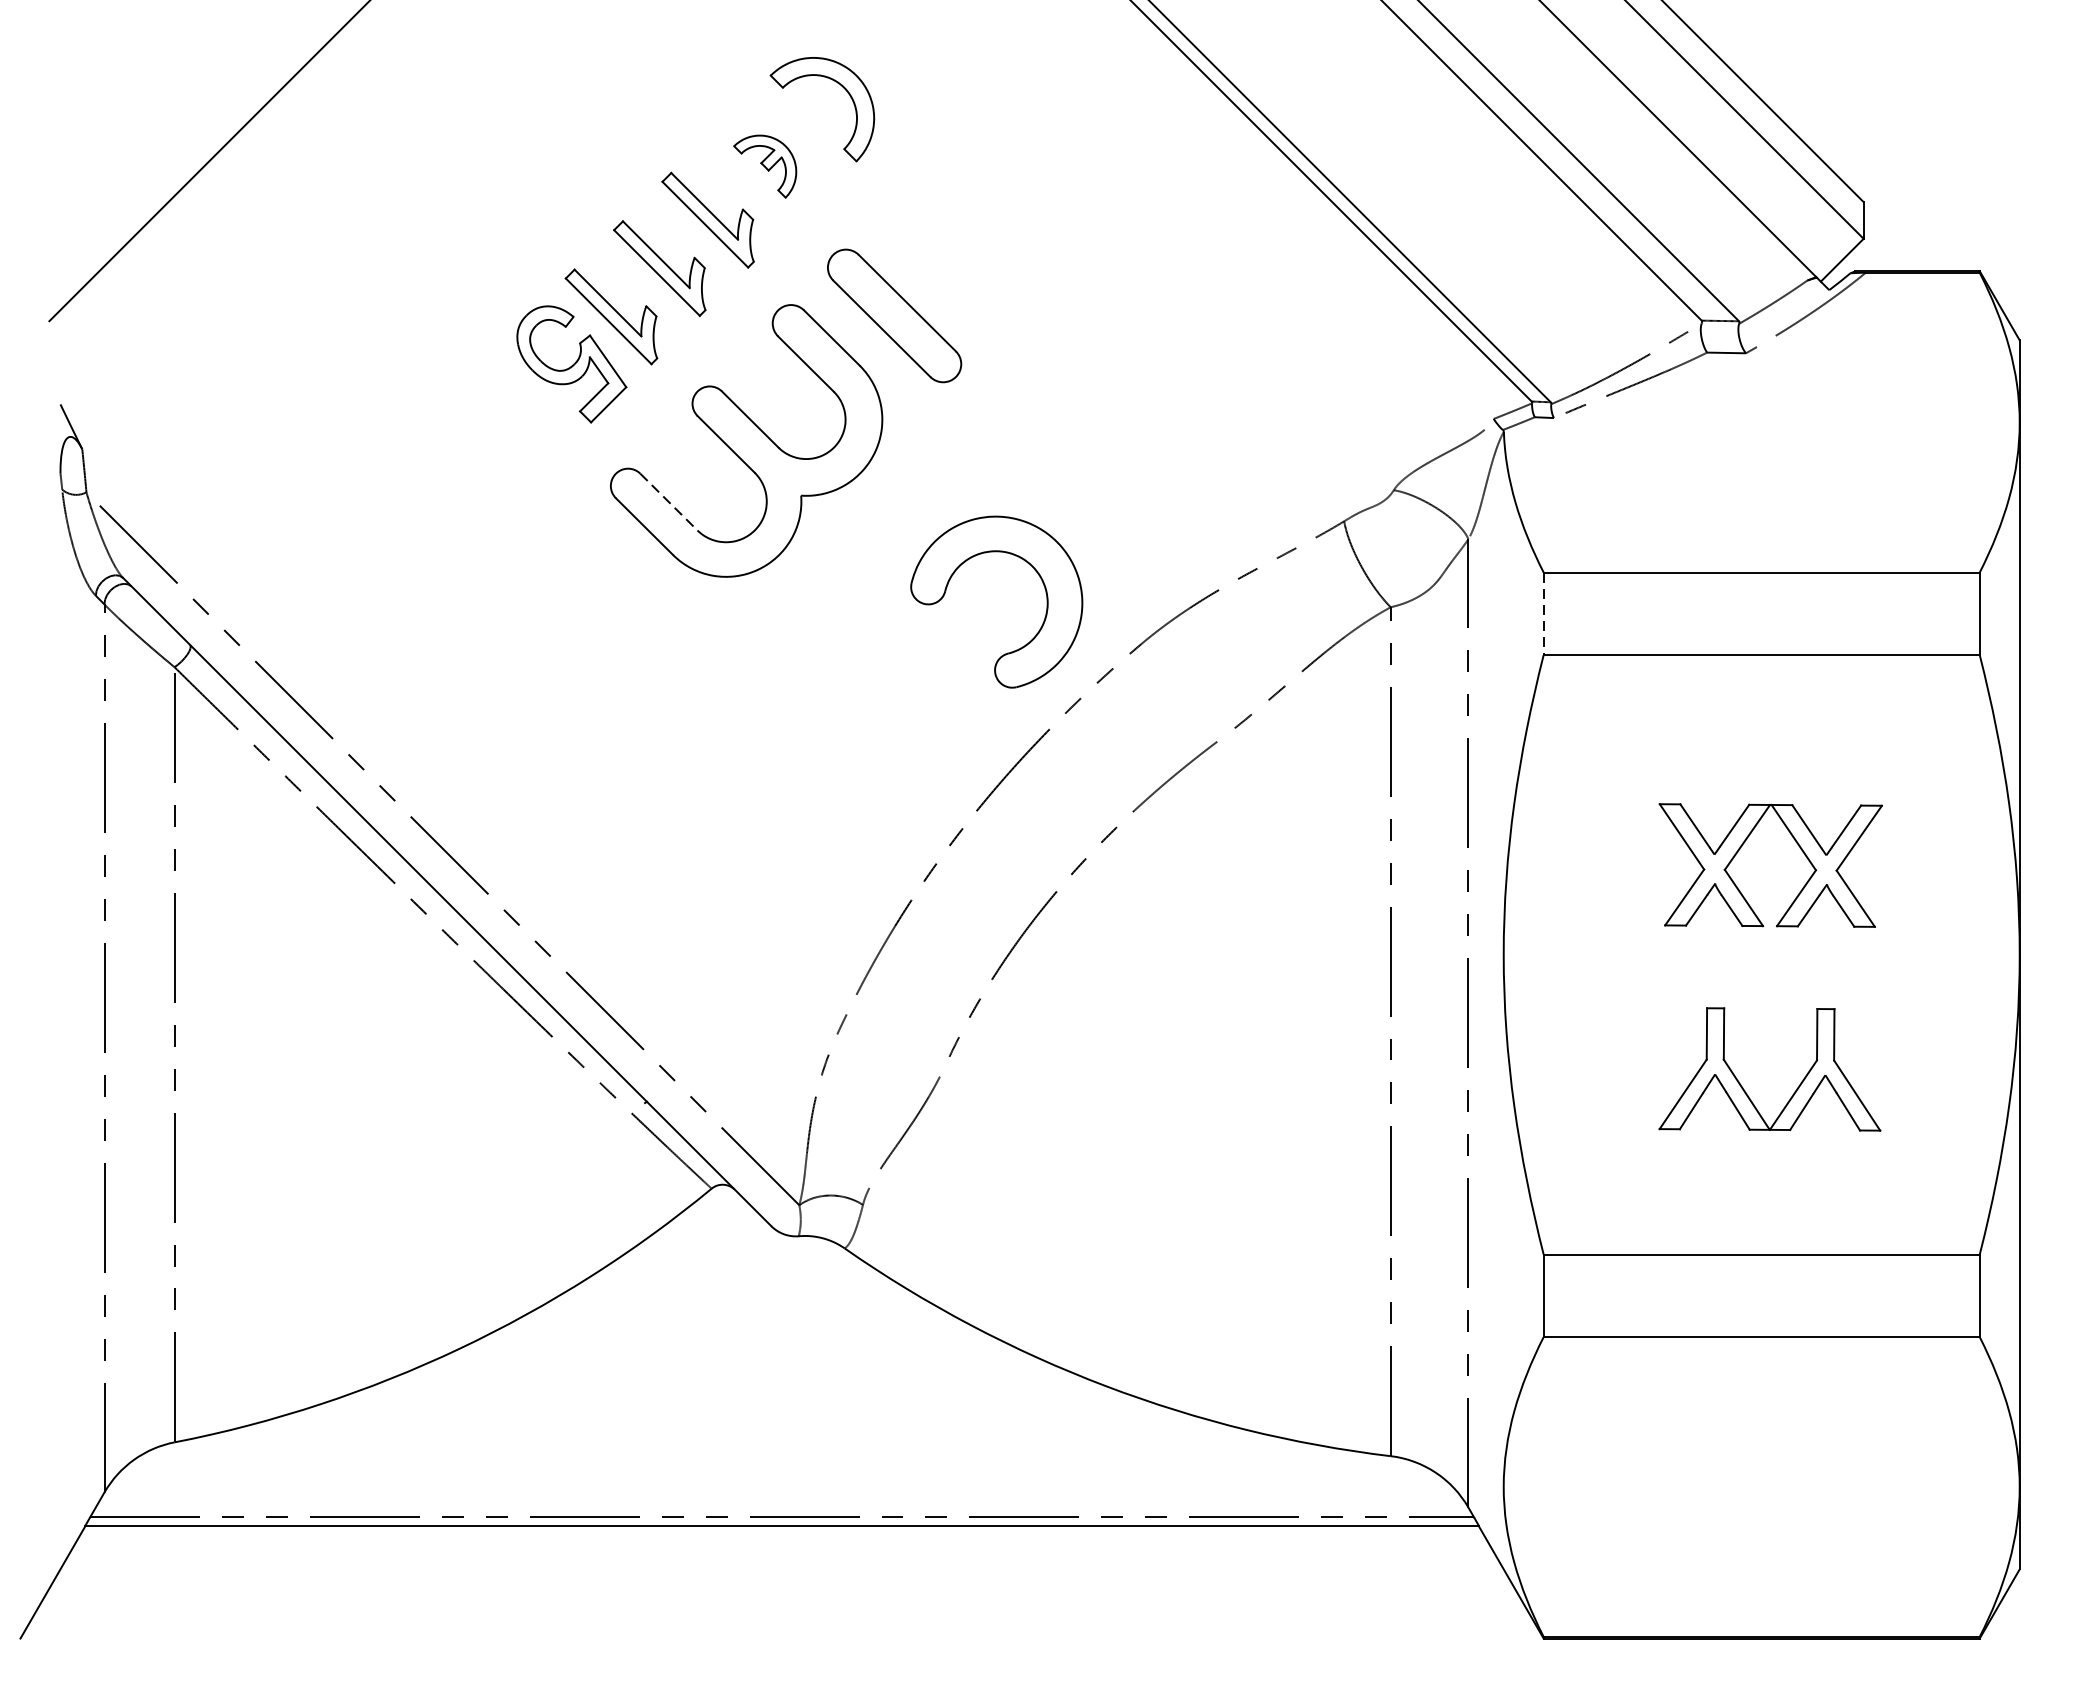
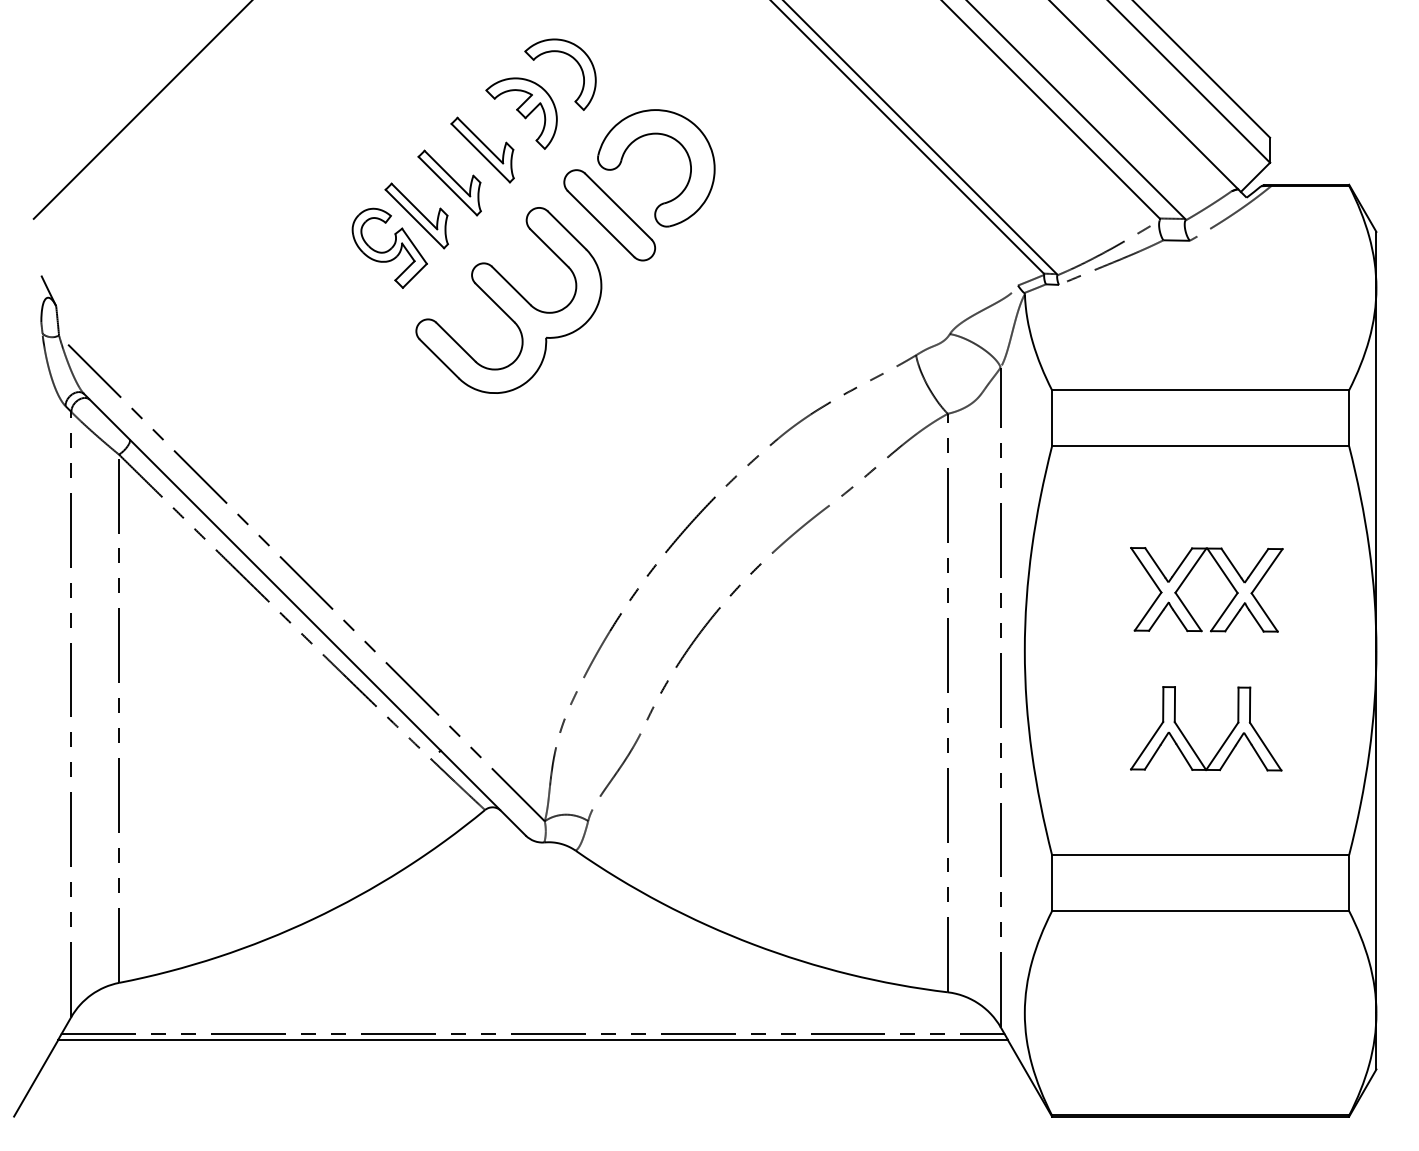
part: (765, 166) -> (521, 113), size x1.67
line: (669, 502) -> (456, 342), dashed -> solid
part: (1041, 581) -> (686, 154), moved
line: (1544, 614) -> (1052, 418), dashed -> solid

